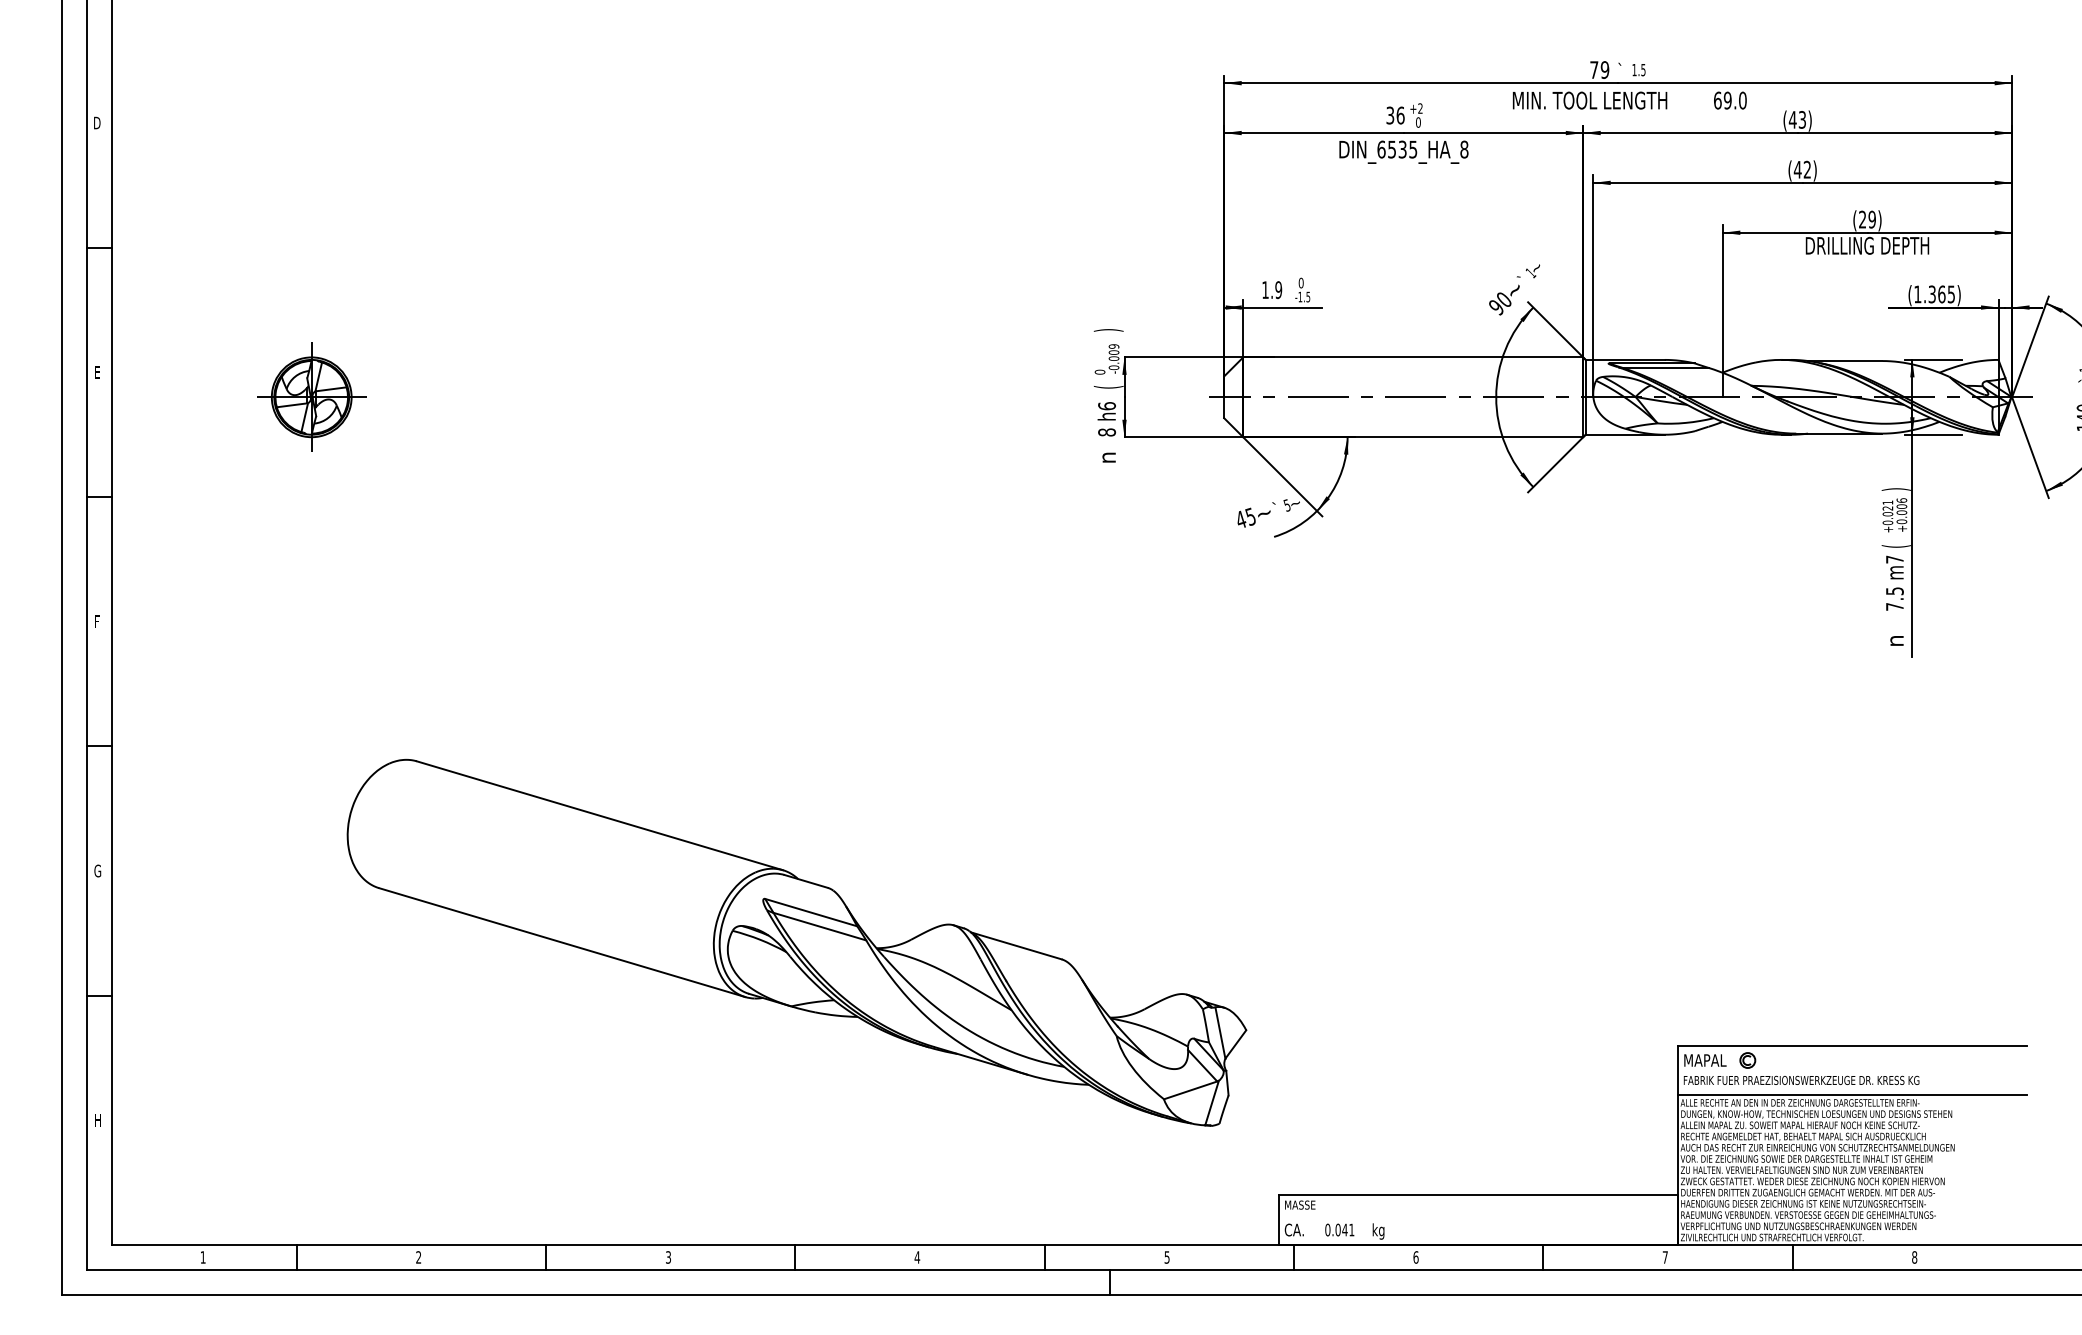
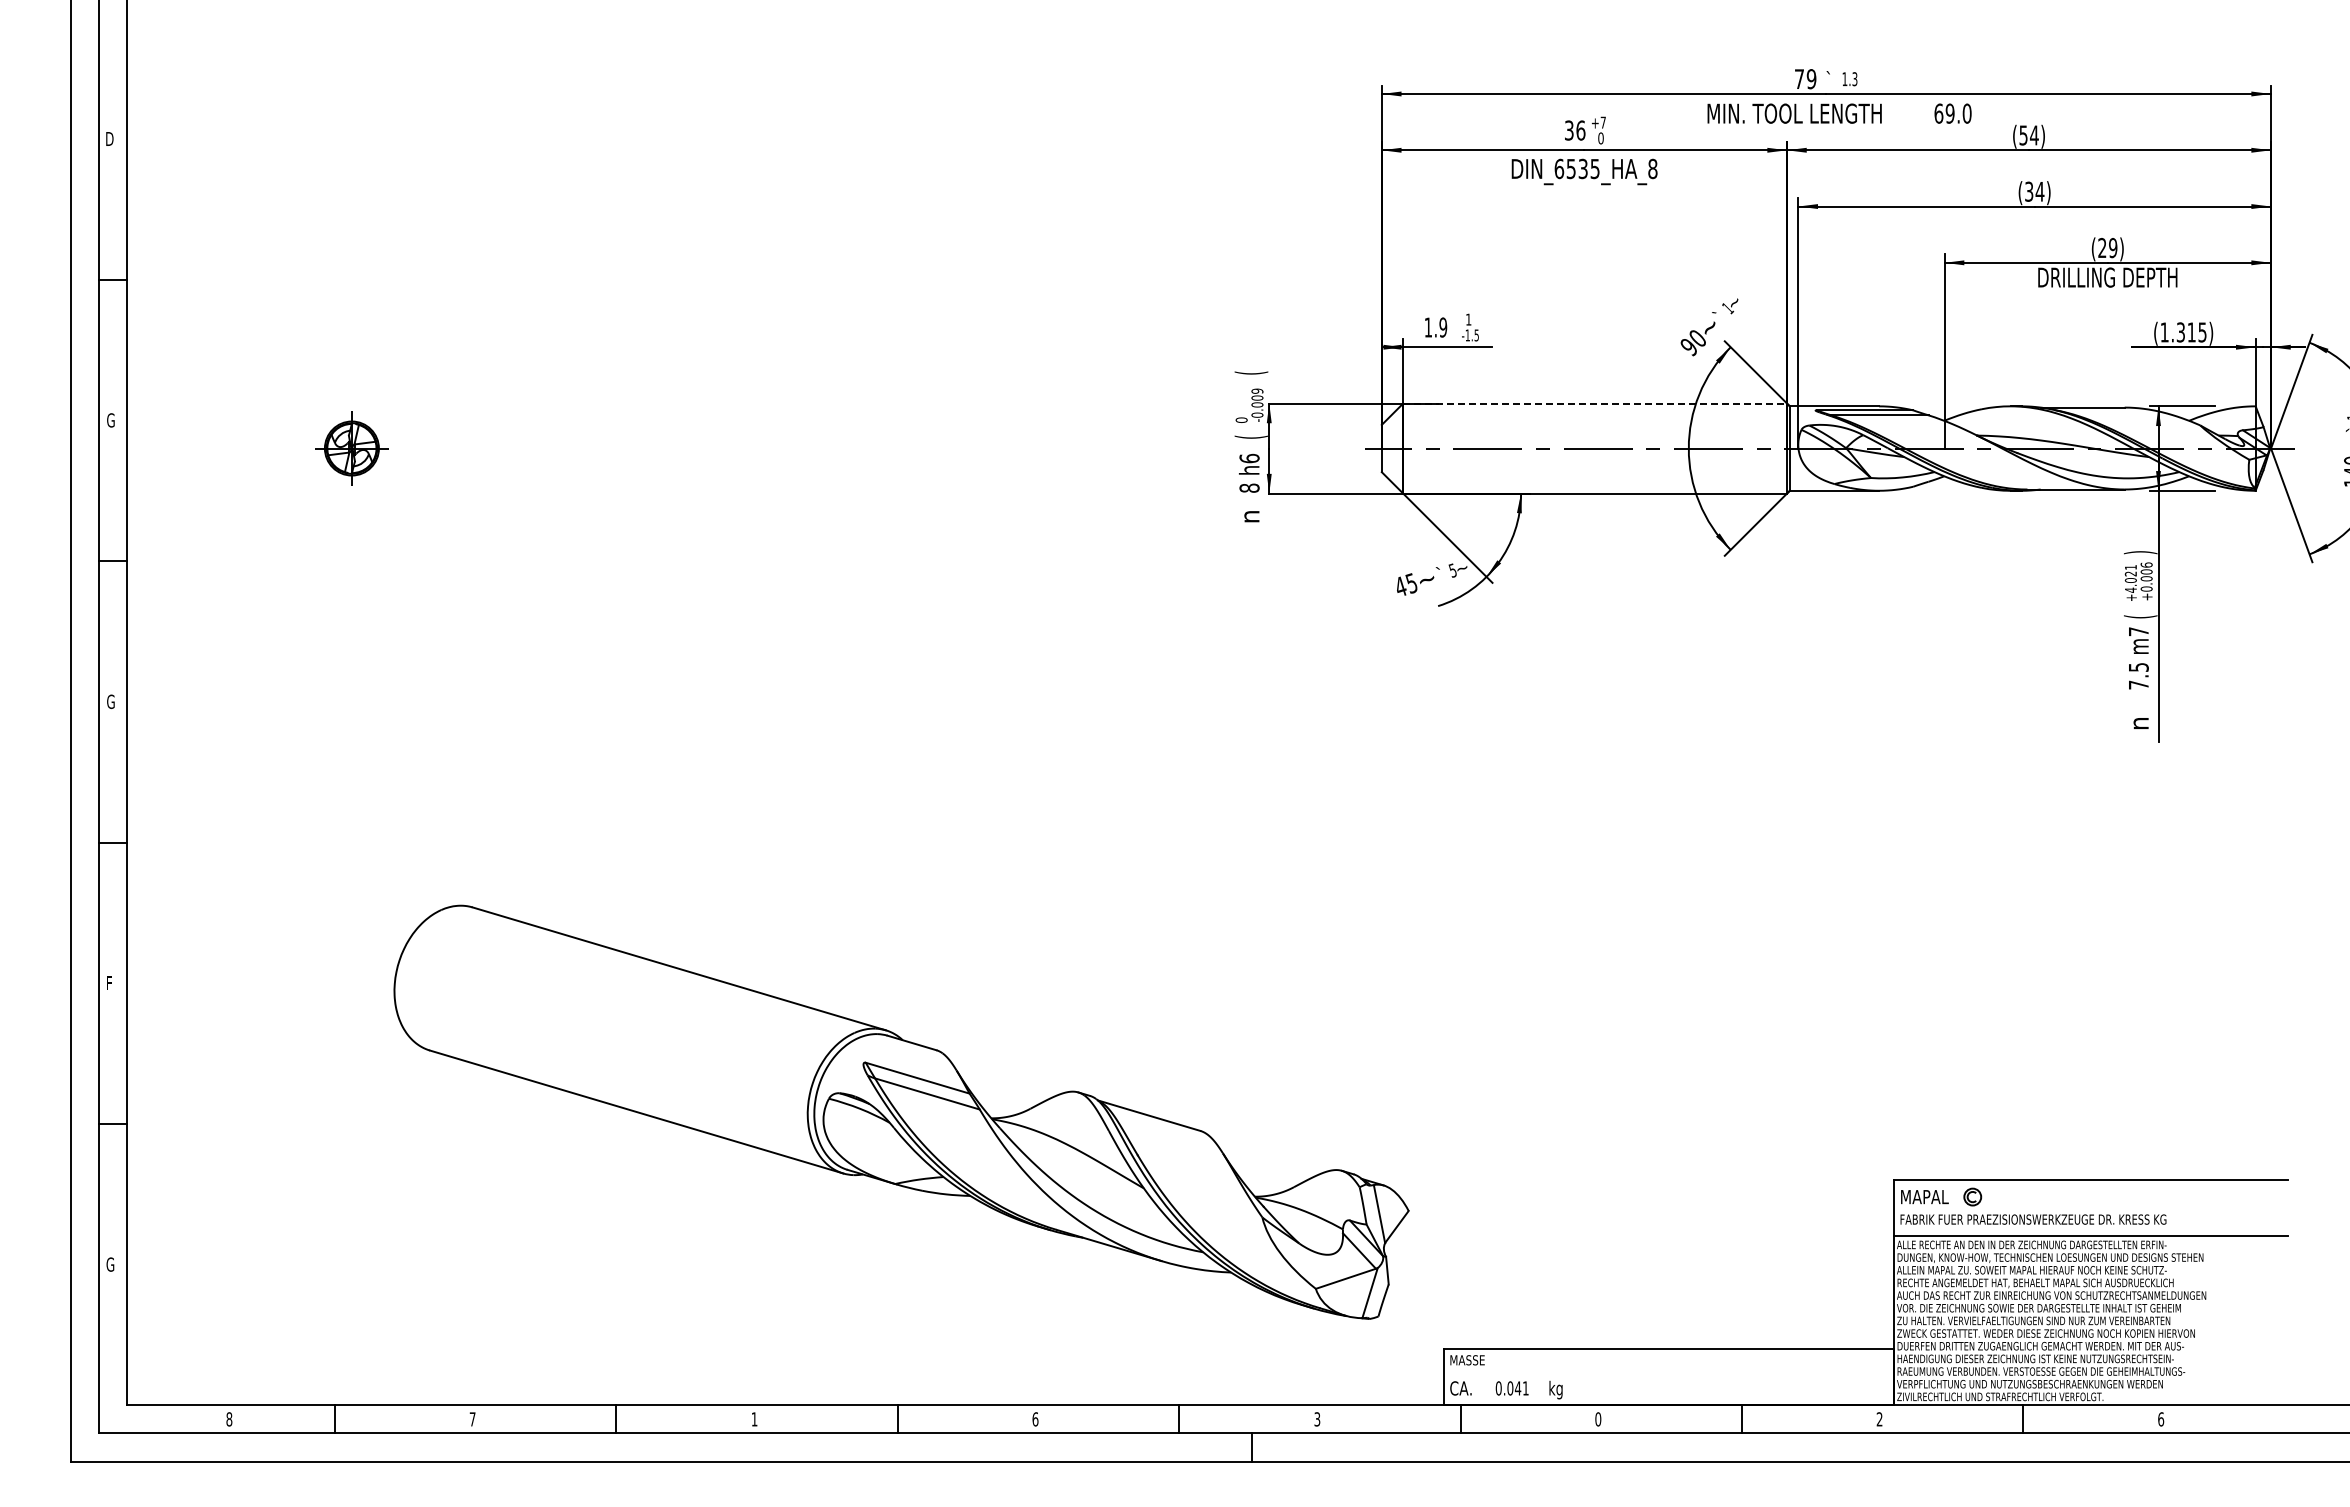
text: (1643, 69) -> (1854, 78), 1.5 -> 1.3
text: (1419, 108) -> (1602, 122), +2 -> +7
text: (1797, 119) -> (2028, 135), (43) -> (54)
text: (1802, 169) -> (2034, 191), (42) -> (34)
text: (1301, 282) -> (1468, 319), 0 -> 1
text: (1941, 294) -> (2191, 332), (1.365) -> (1.315)
text: (1108, 329) -> (1251, 372), ) -> (
line: (1413, 357) -> (1595, 403), solid -> dashed
text: (97, 372) -> (110, 420), E -> G
part: (311, 397) -> (351, 448), size x0.6
text: (1887, 522) -> (2130, 589), +0.021 -> +4.021
text: (97, 621) -> (110, 701), F -> G
text: (97, 871) -> (110, 983), G -> F
part: (796, 942) -> (901, 1111), moved
text: (97, 1120) -> (110, 1264), H -> G
text: (1167, 1256) -> (1317, 1418), 5 -> 3
text: (203, 1257) -> (229, 1419), 1 -> 8
text: (418, 1257) -> (472, 1419), 2 -> 7
text: (668, 1257) -> (754, 1419), 3 -> 1
text: (917, 1257) -> (1035, 1419), 4 -> 6
text: (1416, 1257) -> (1598, 1419), 6 -> 0
text: (1665, 1257) -> (1879, 1419), 7 -> 2
text: (1915, 1257) -> (2161, 1419), 8 -> 6

